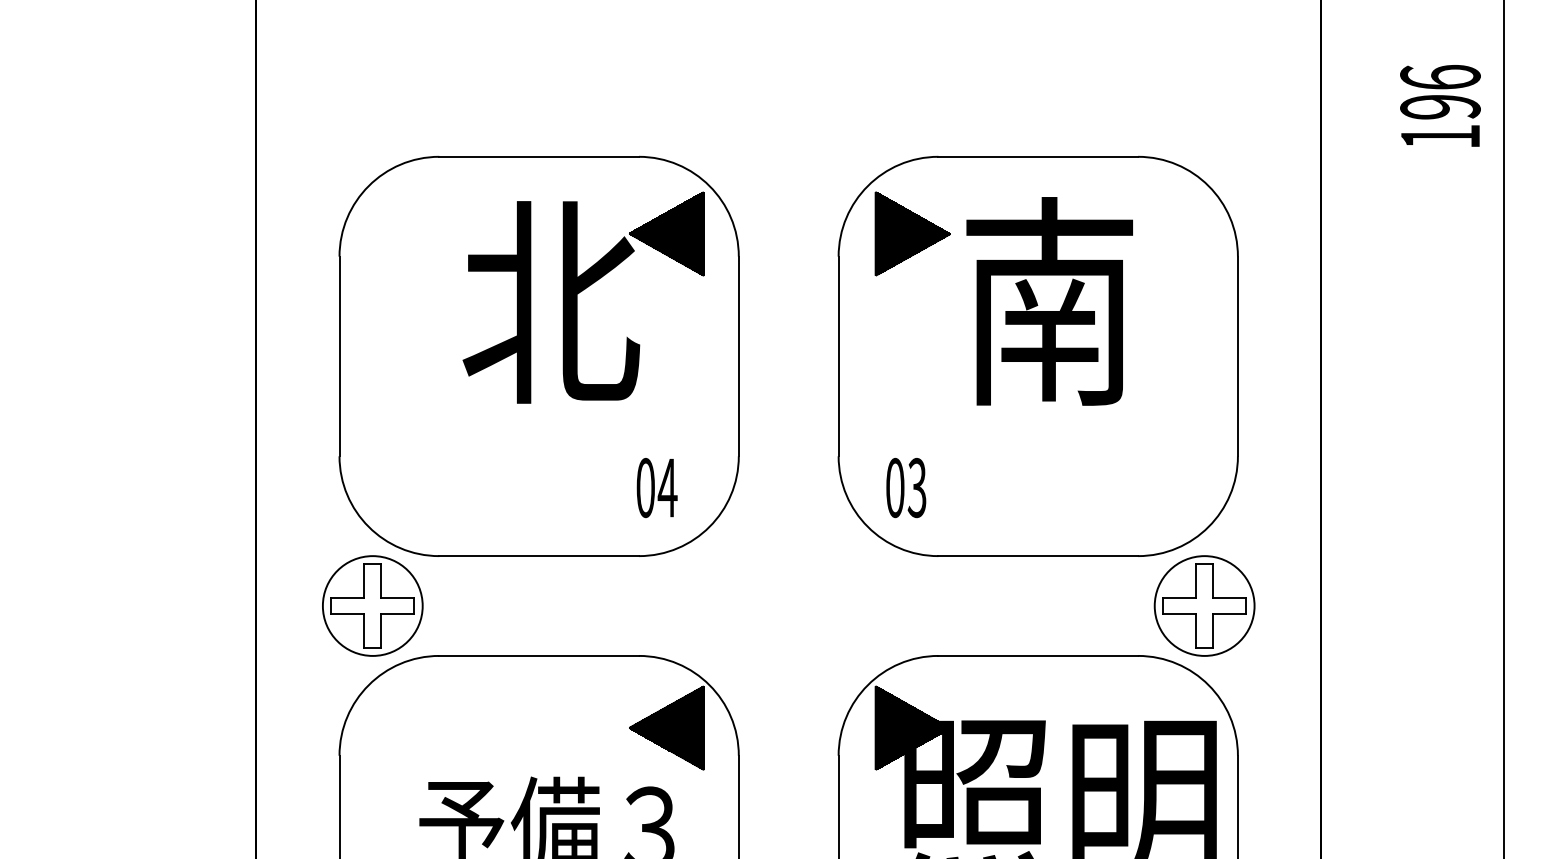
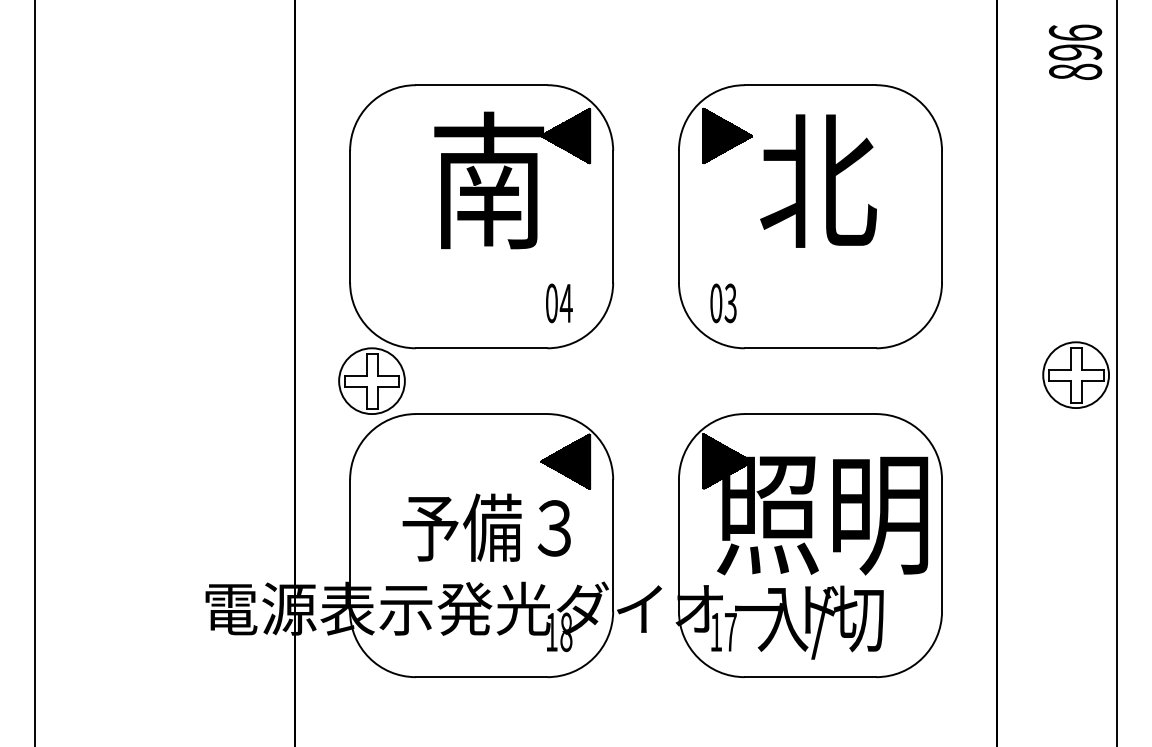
text: (1440, 136) -> (1075, 71), 196 -> 896
text: (551, 301) -> (489, 180), 北 -> 南
text: (1050, 301) -> (818, 180), 南 -> 北
part: (1203, 604) -> (1075, 374), moved

